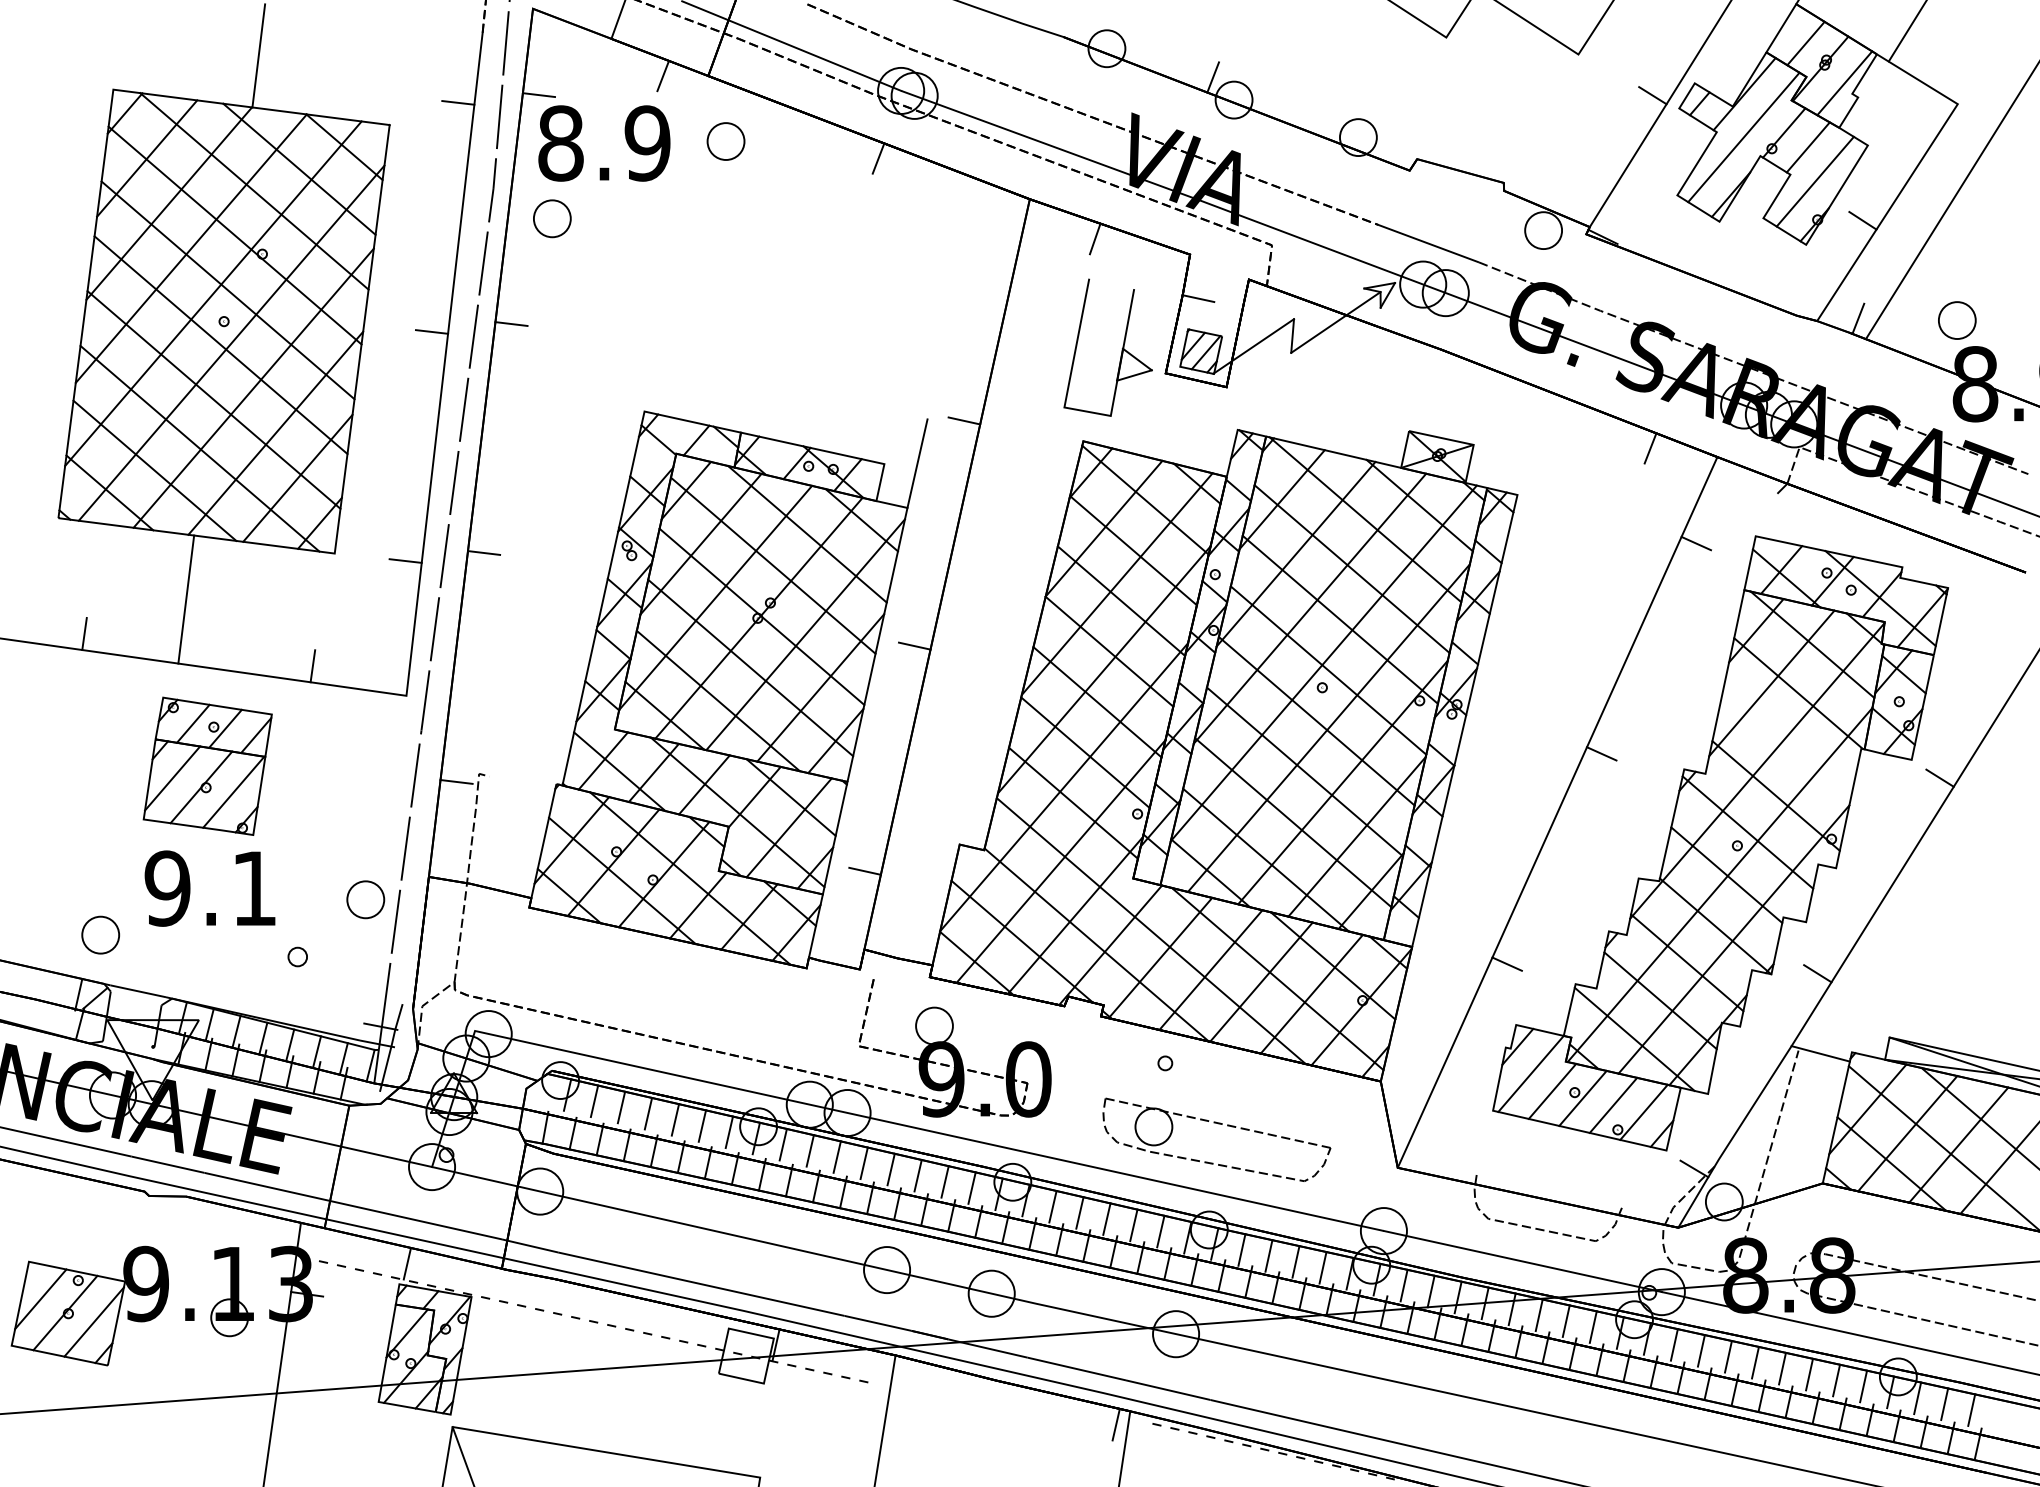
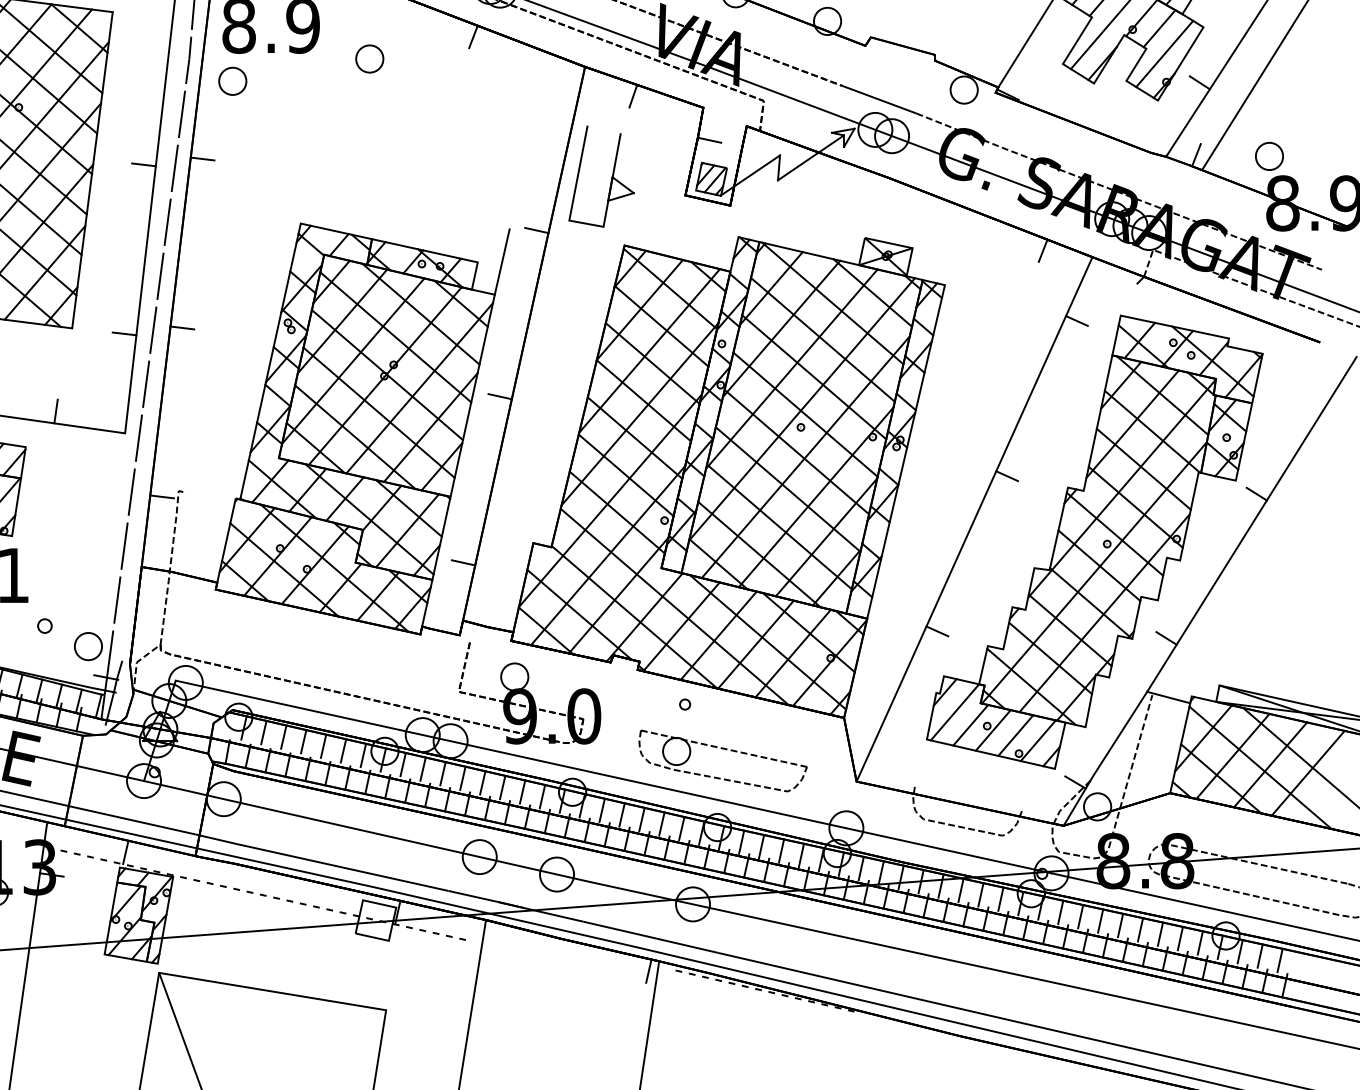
part: (725, 141) -> (369, 59), moved
part: (1121, 348) -> (611, 177), moved
line: (1786, 744) -> (1143, 469), added
part: (365, 899) -> (88, 646), moved

